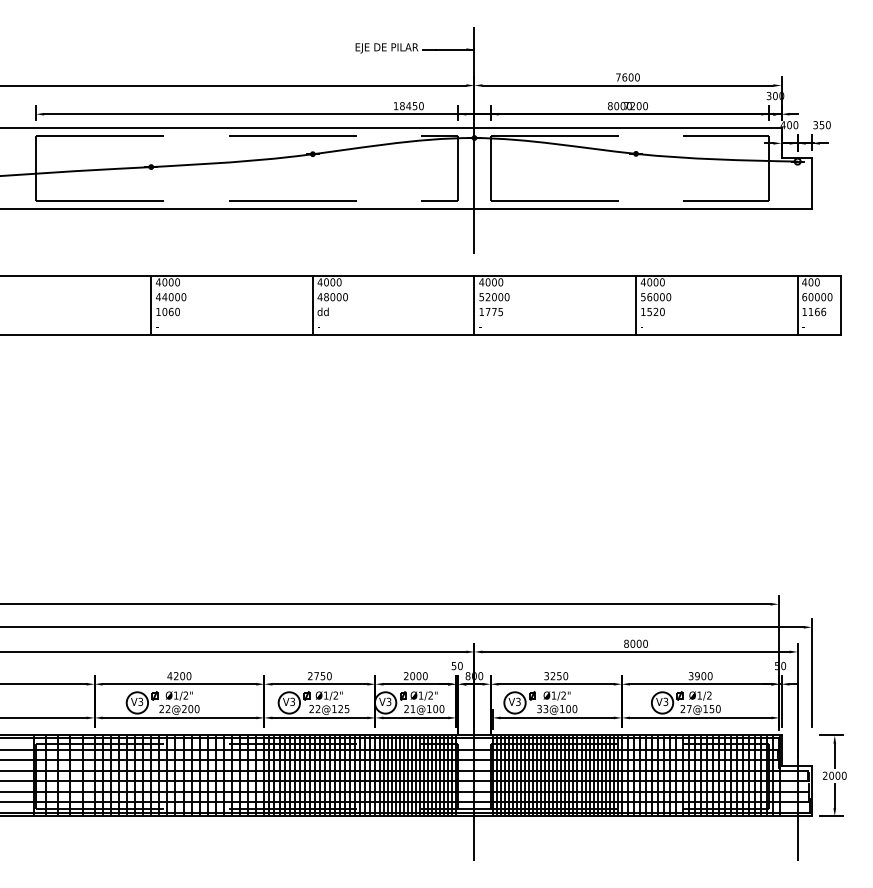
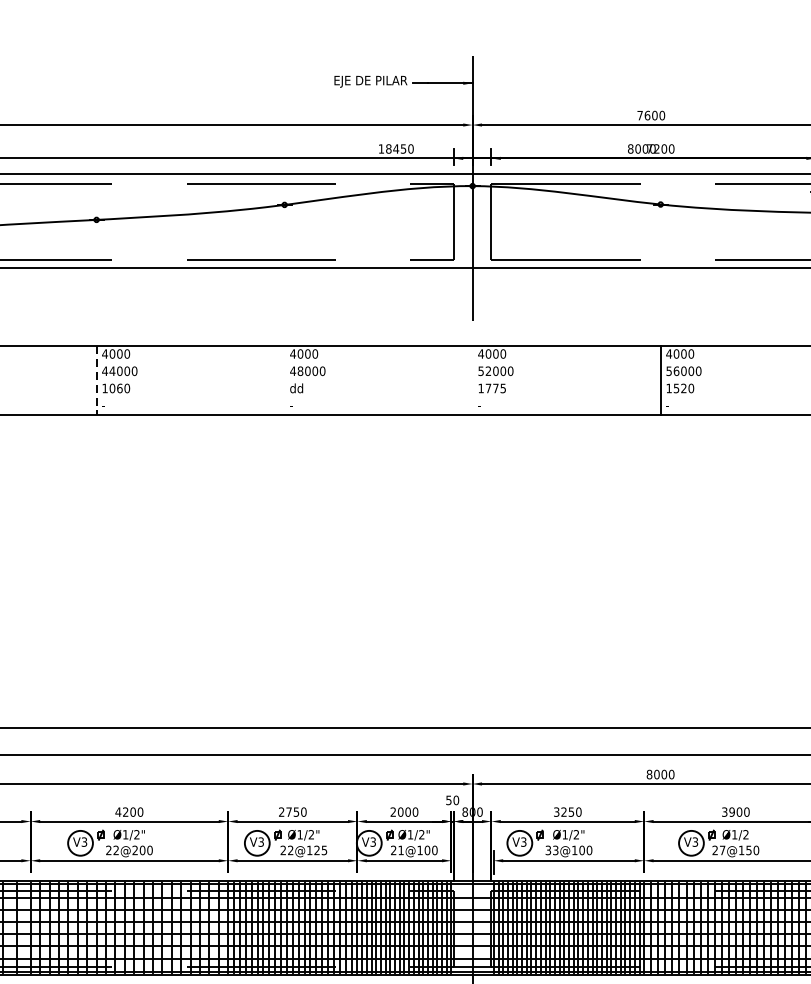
line: (312, 304) -> (284, 379), removed
line: (474, 304) -> (472, 379), removed
line: (151, 305) -> (96, 380), solid -> dashed

